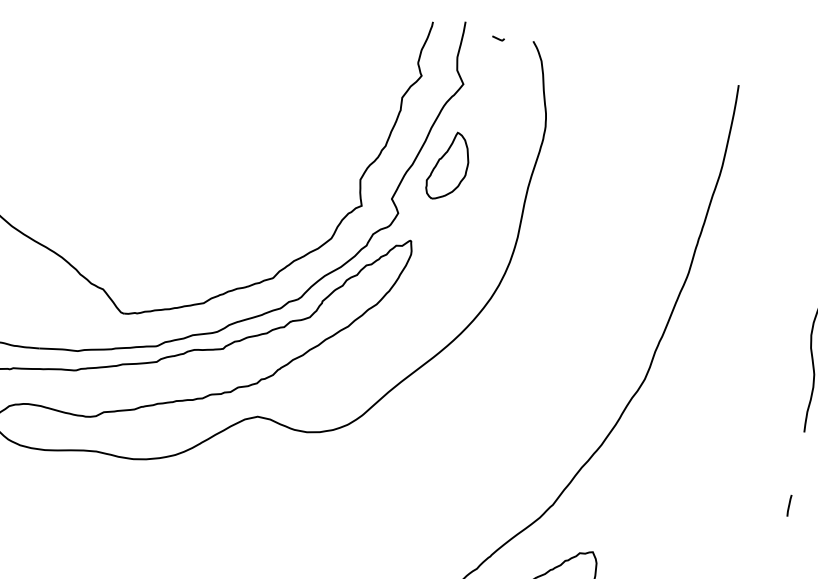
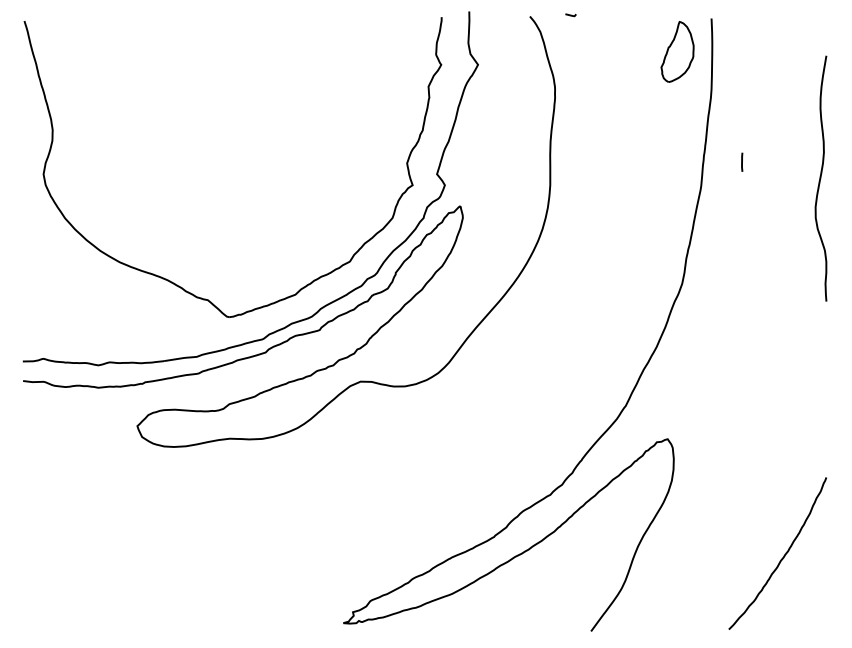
curve: (497, 38) -> (570, 15), moved
part: (448, 165) -> (677, 51), moved
line: (789, 504) -> (742, 161), moved

